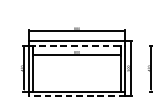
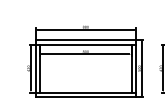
line: (77, 45) -> (86, 44), dashed -> solid
line: (76, 96) -> (85, 97), dashed -> solid

